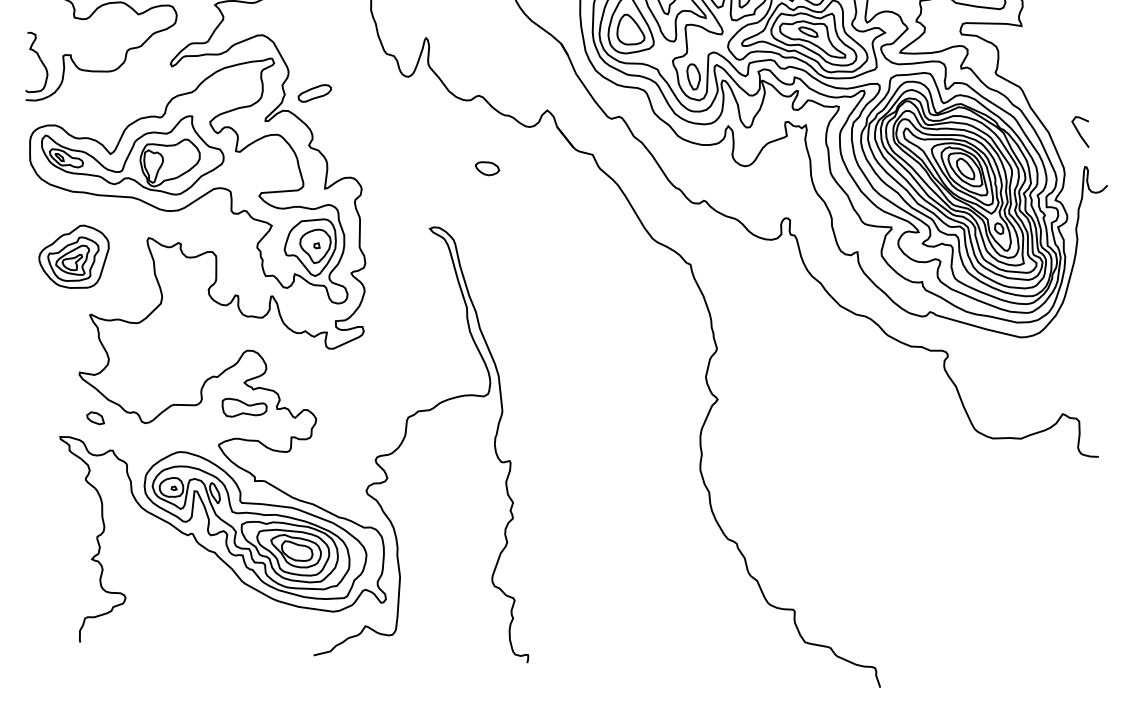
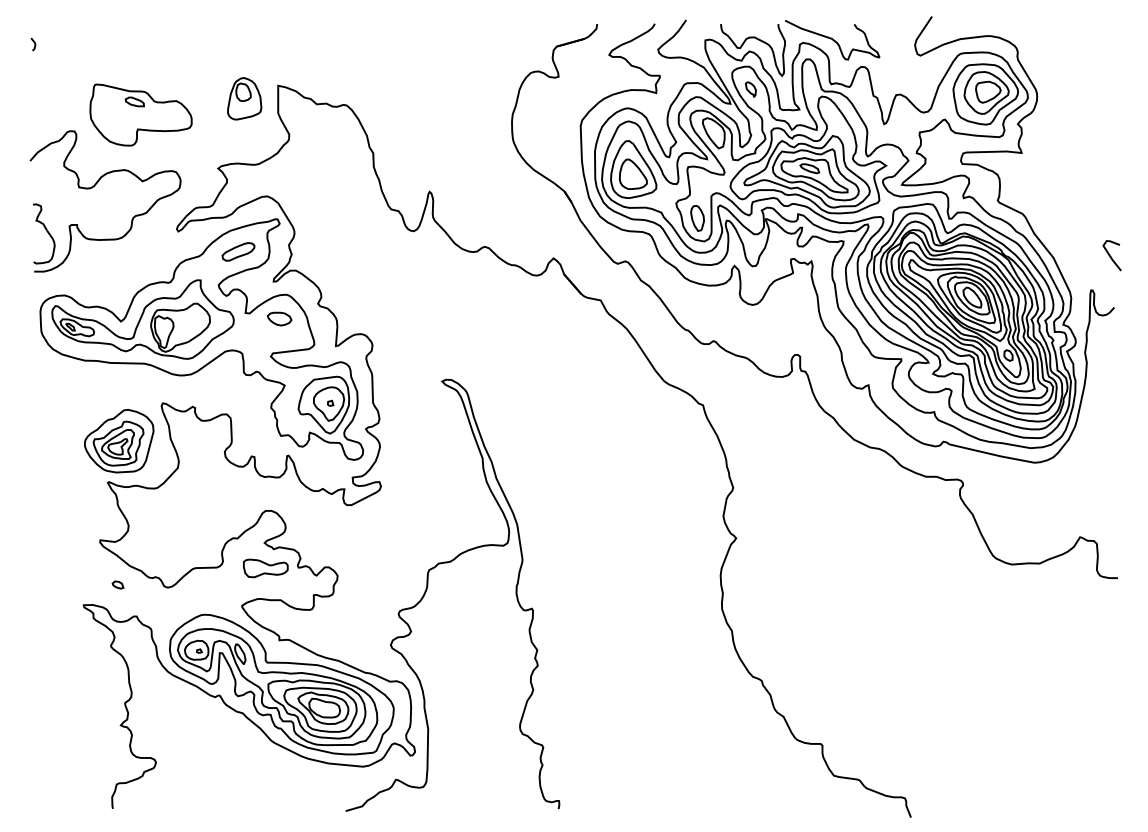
part: (314, 93) -> (238, 251), moved
curve: (1078, 131) -> (1110, 255), moved
part: (487, 168) -> (279, 318), moved
part: (74, 256) -> (119, 441), moved
part: (95, 417) -> (117, 584), size x0.62

